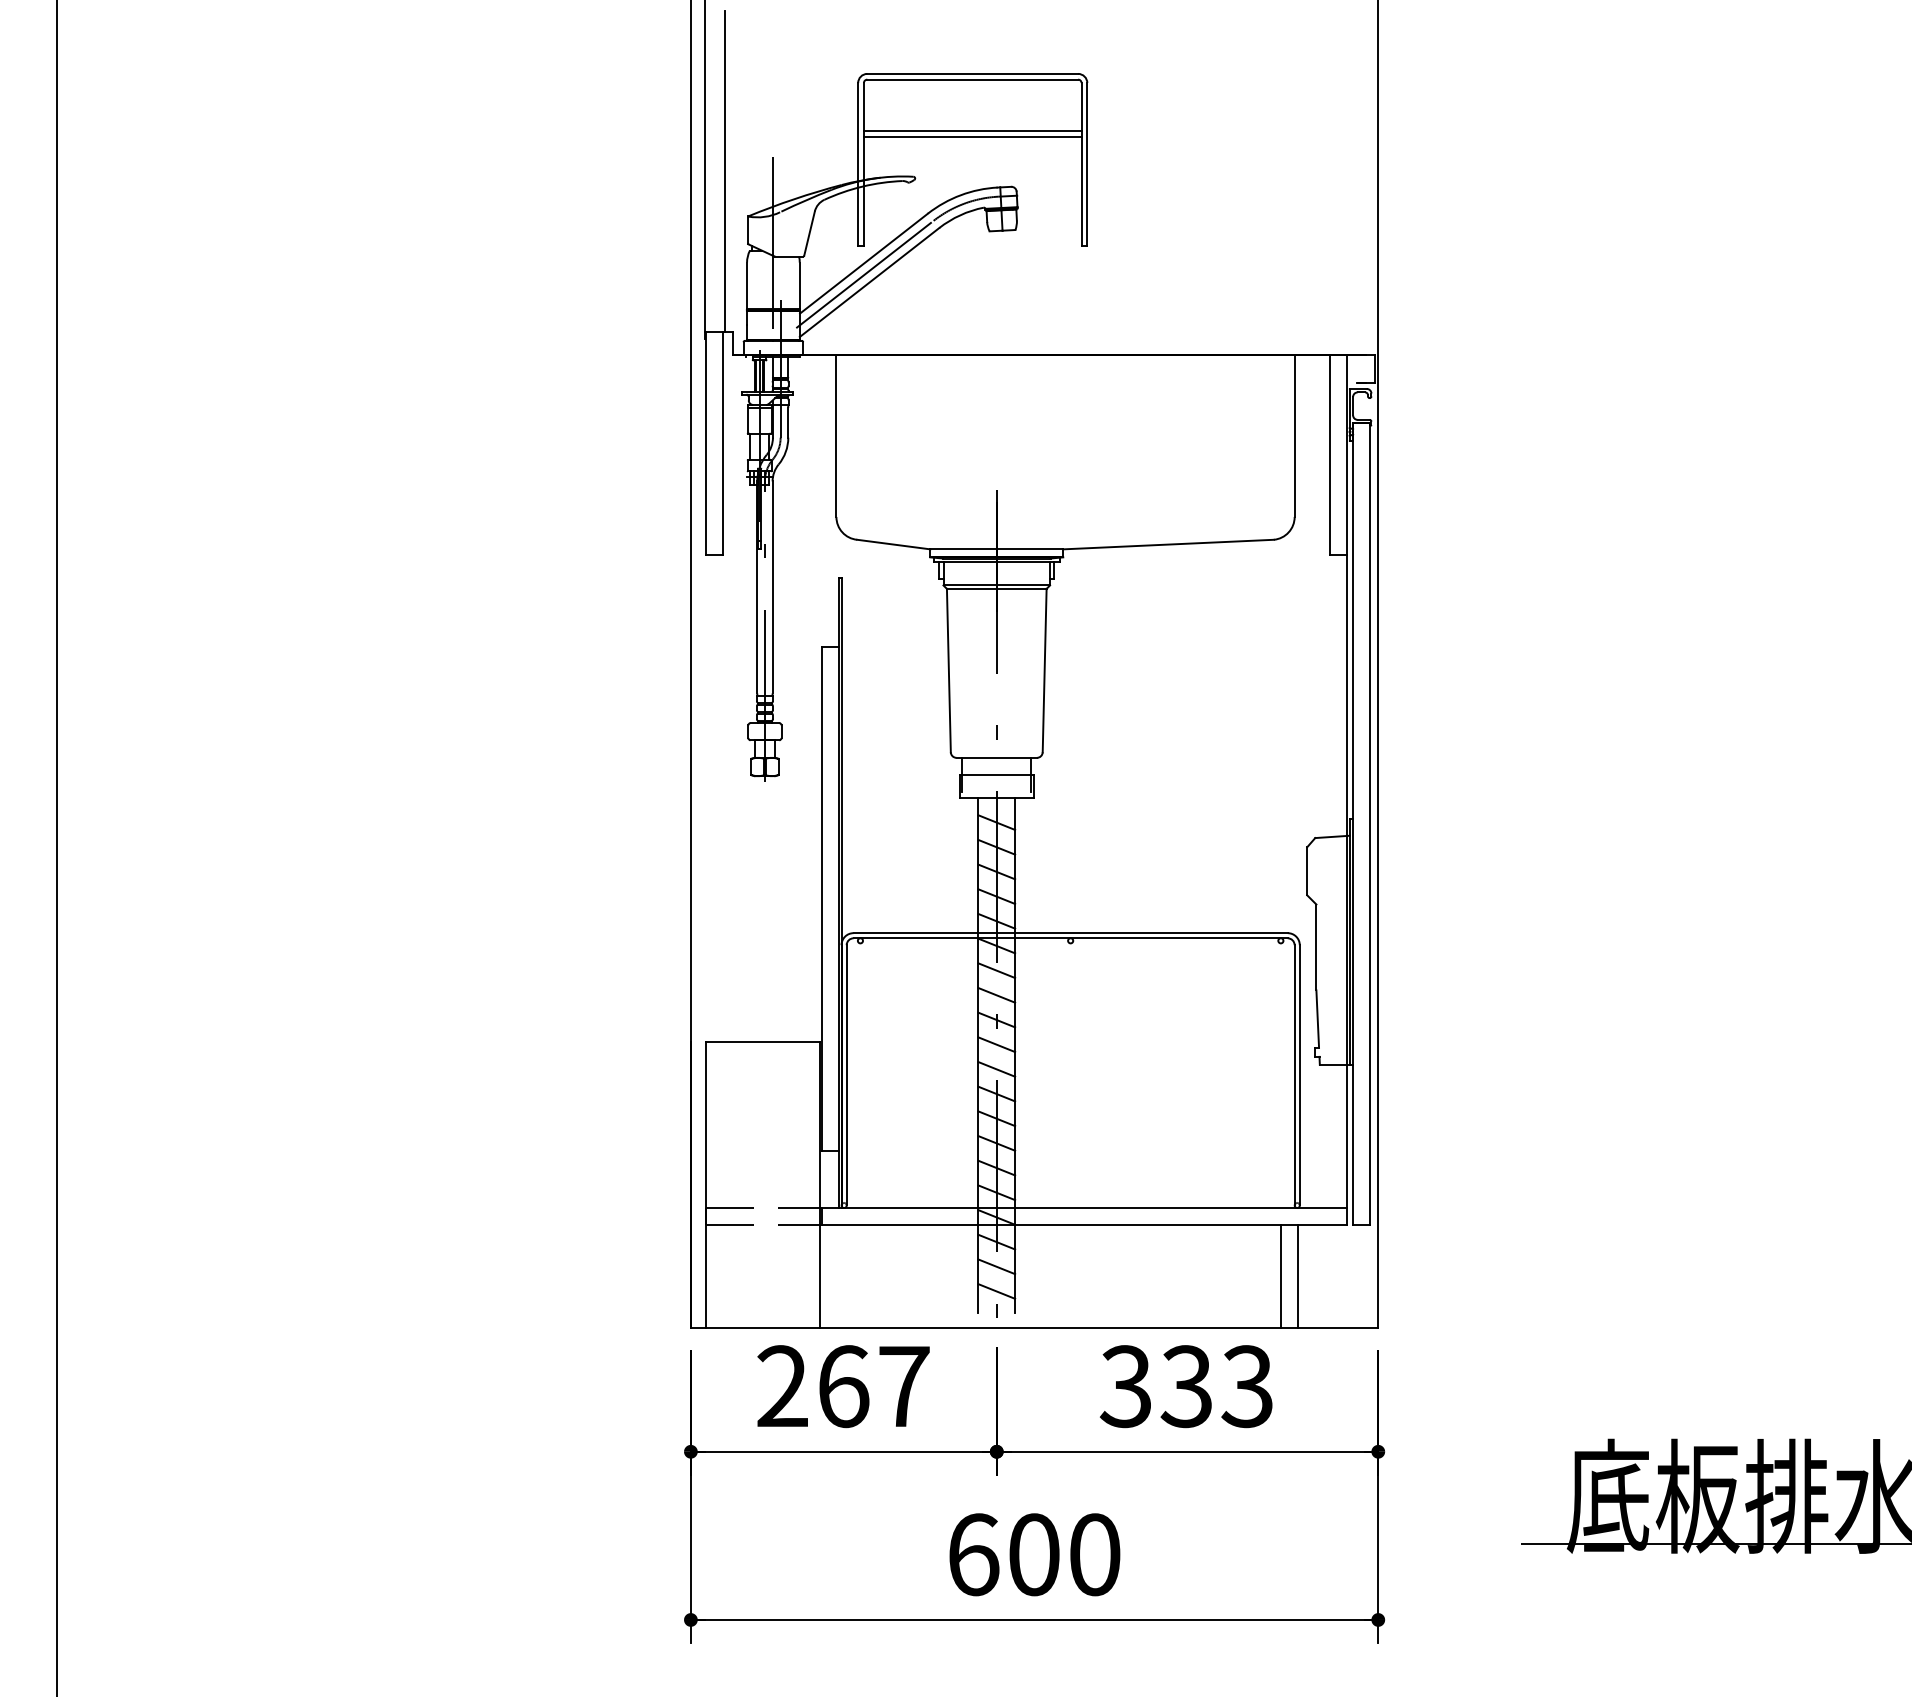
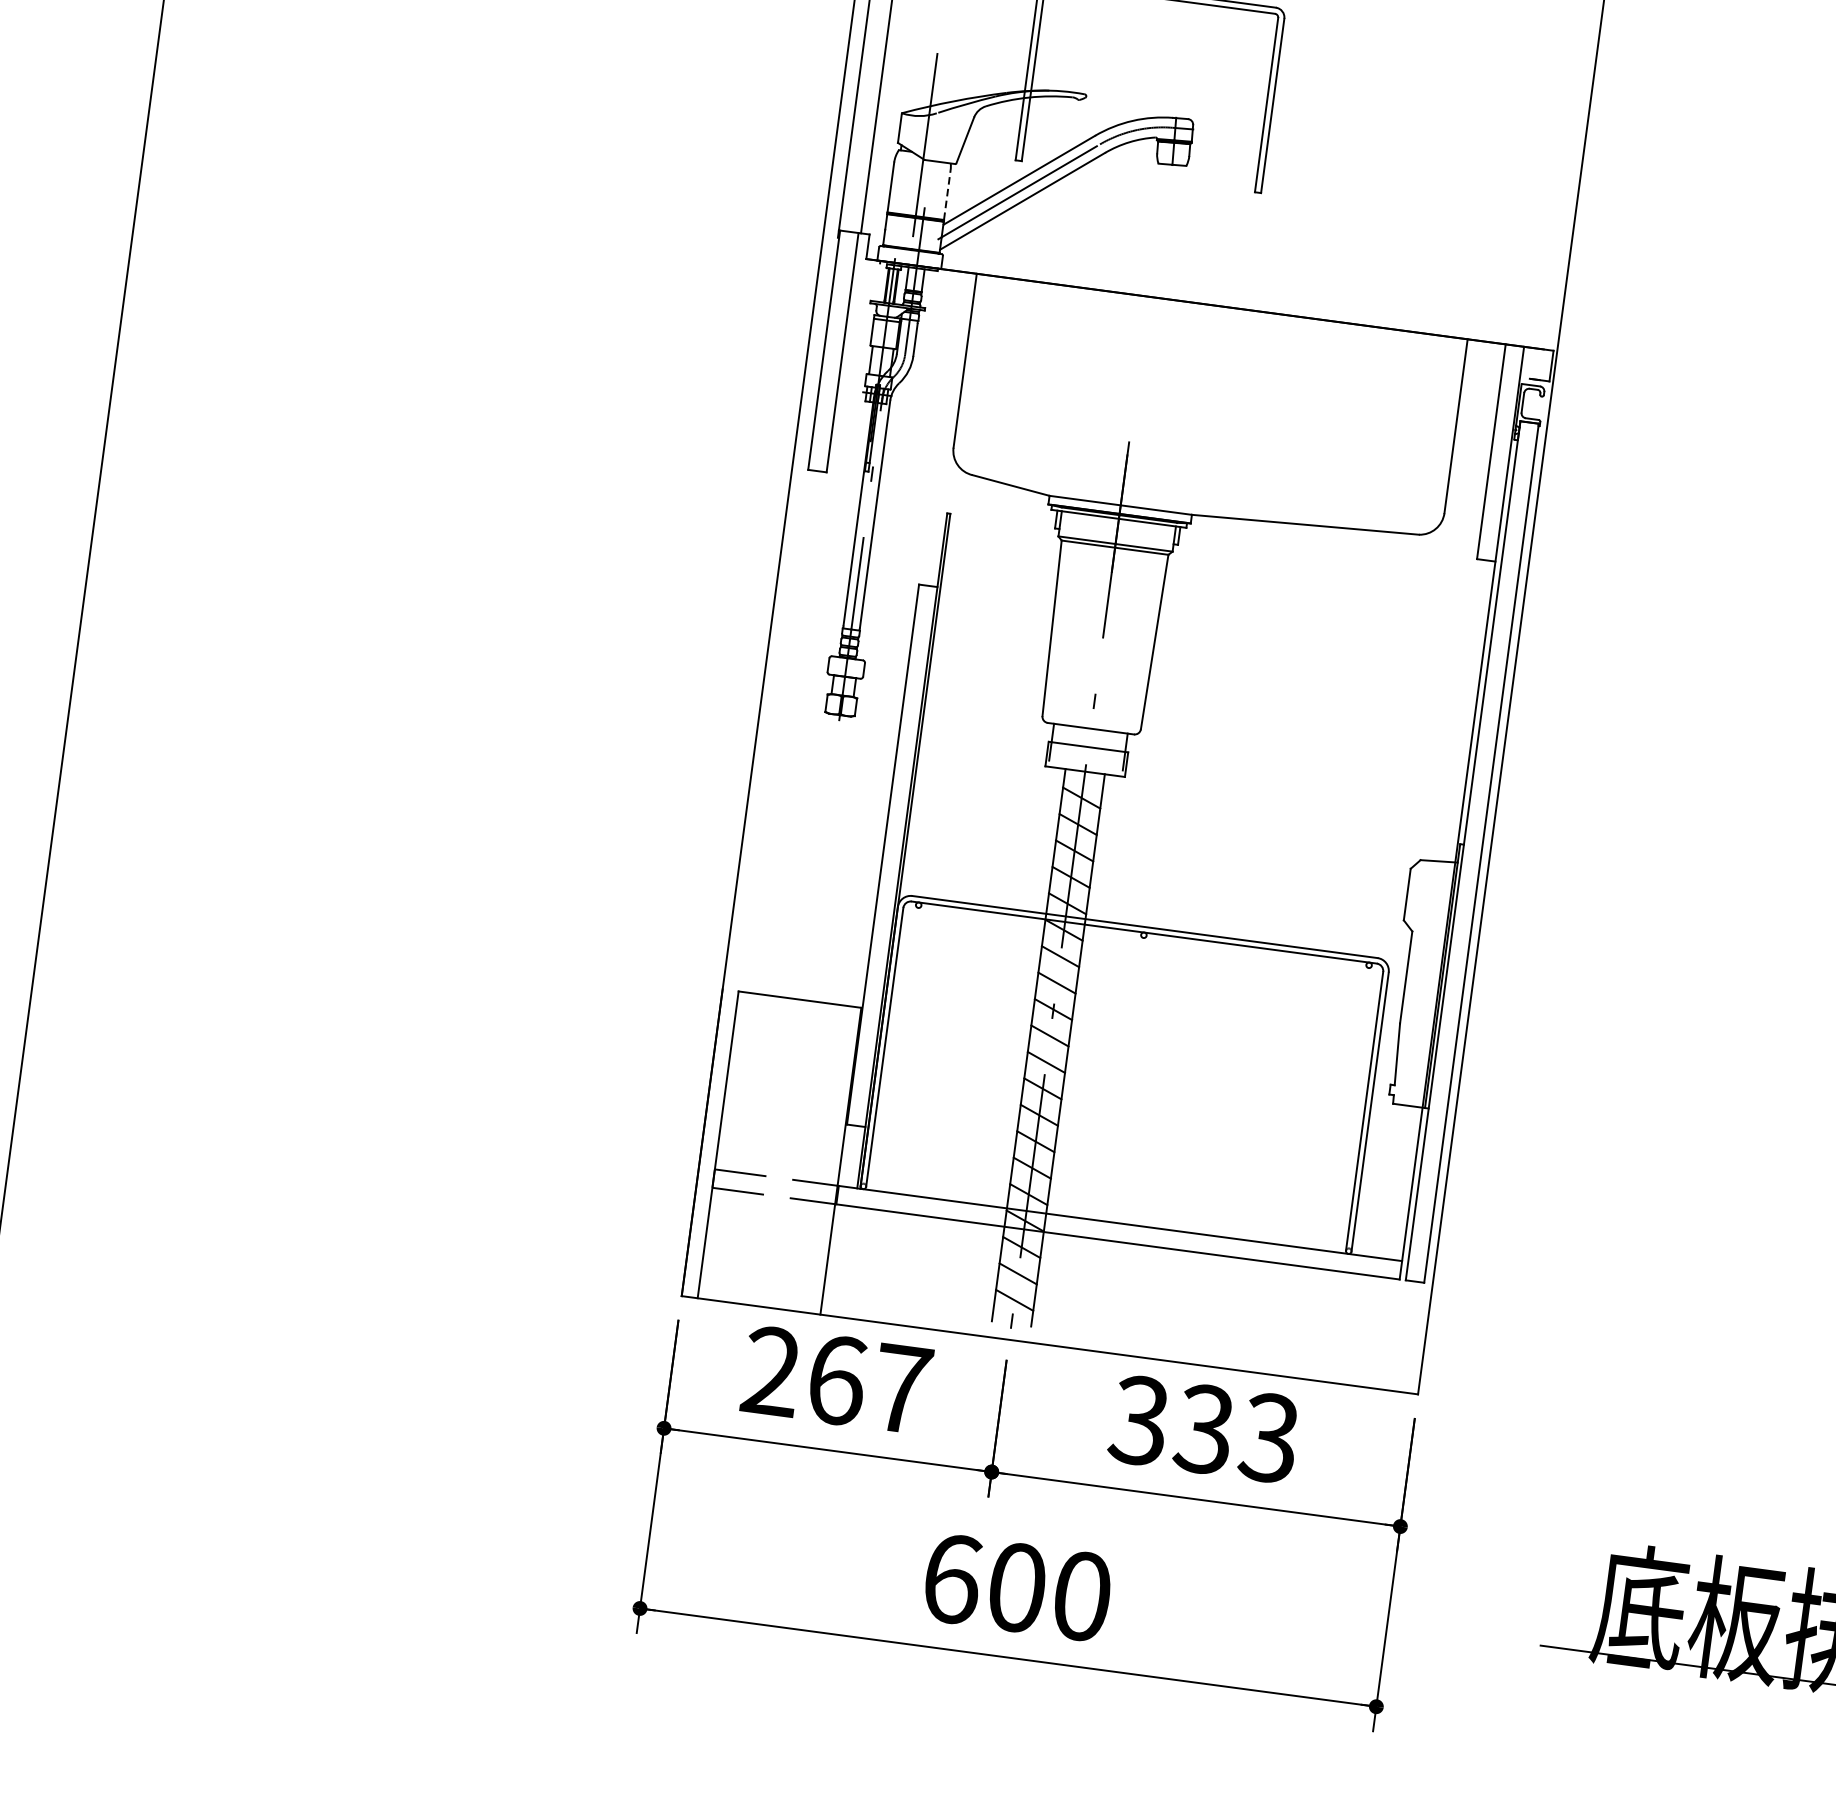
line: (972, 131) -> (1154, 54), removed
line: (972, 136) -> (1153, 59), removed
line: (799, 285) -> (947, 194), solid -> dashed
line: (1280, 1276) -> (1320, 1324), removed
line: (1298, 1276) -> (1339, 1327), removed

